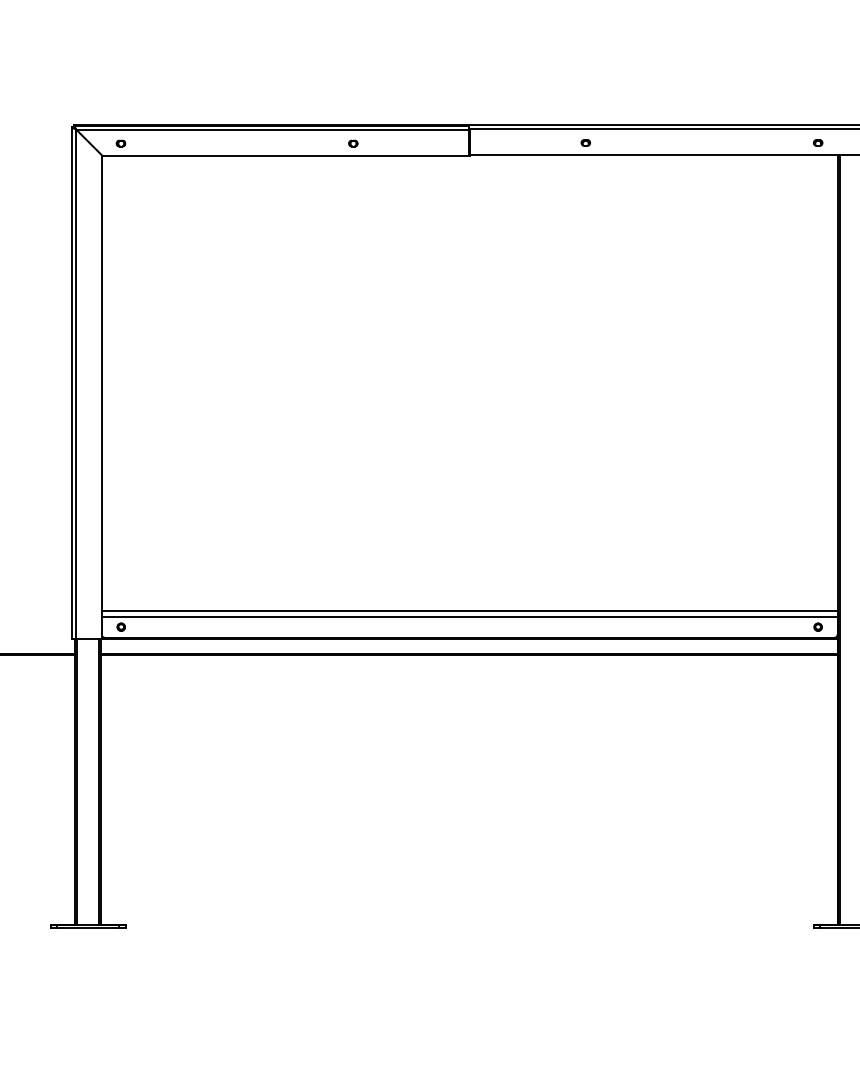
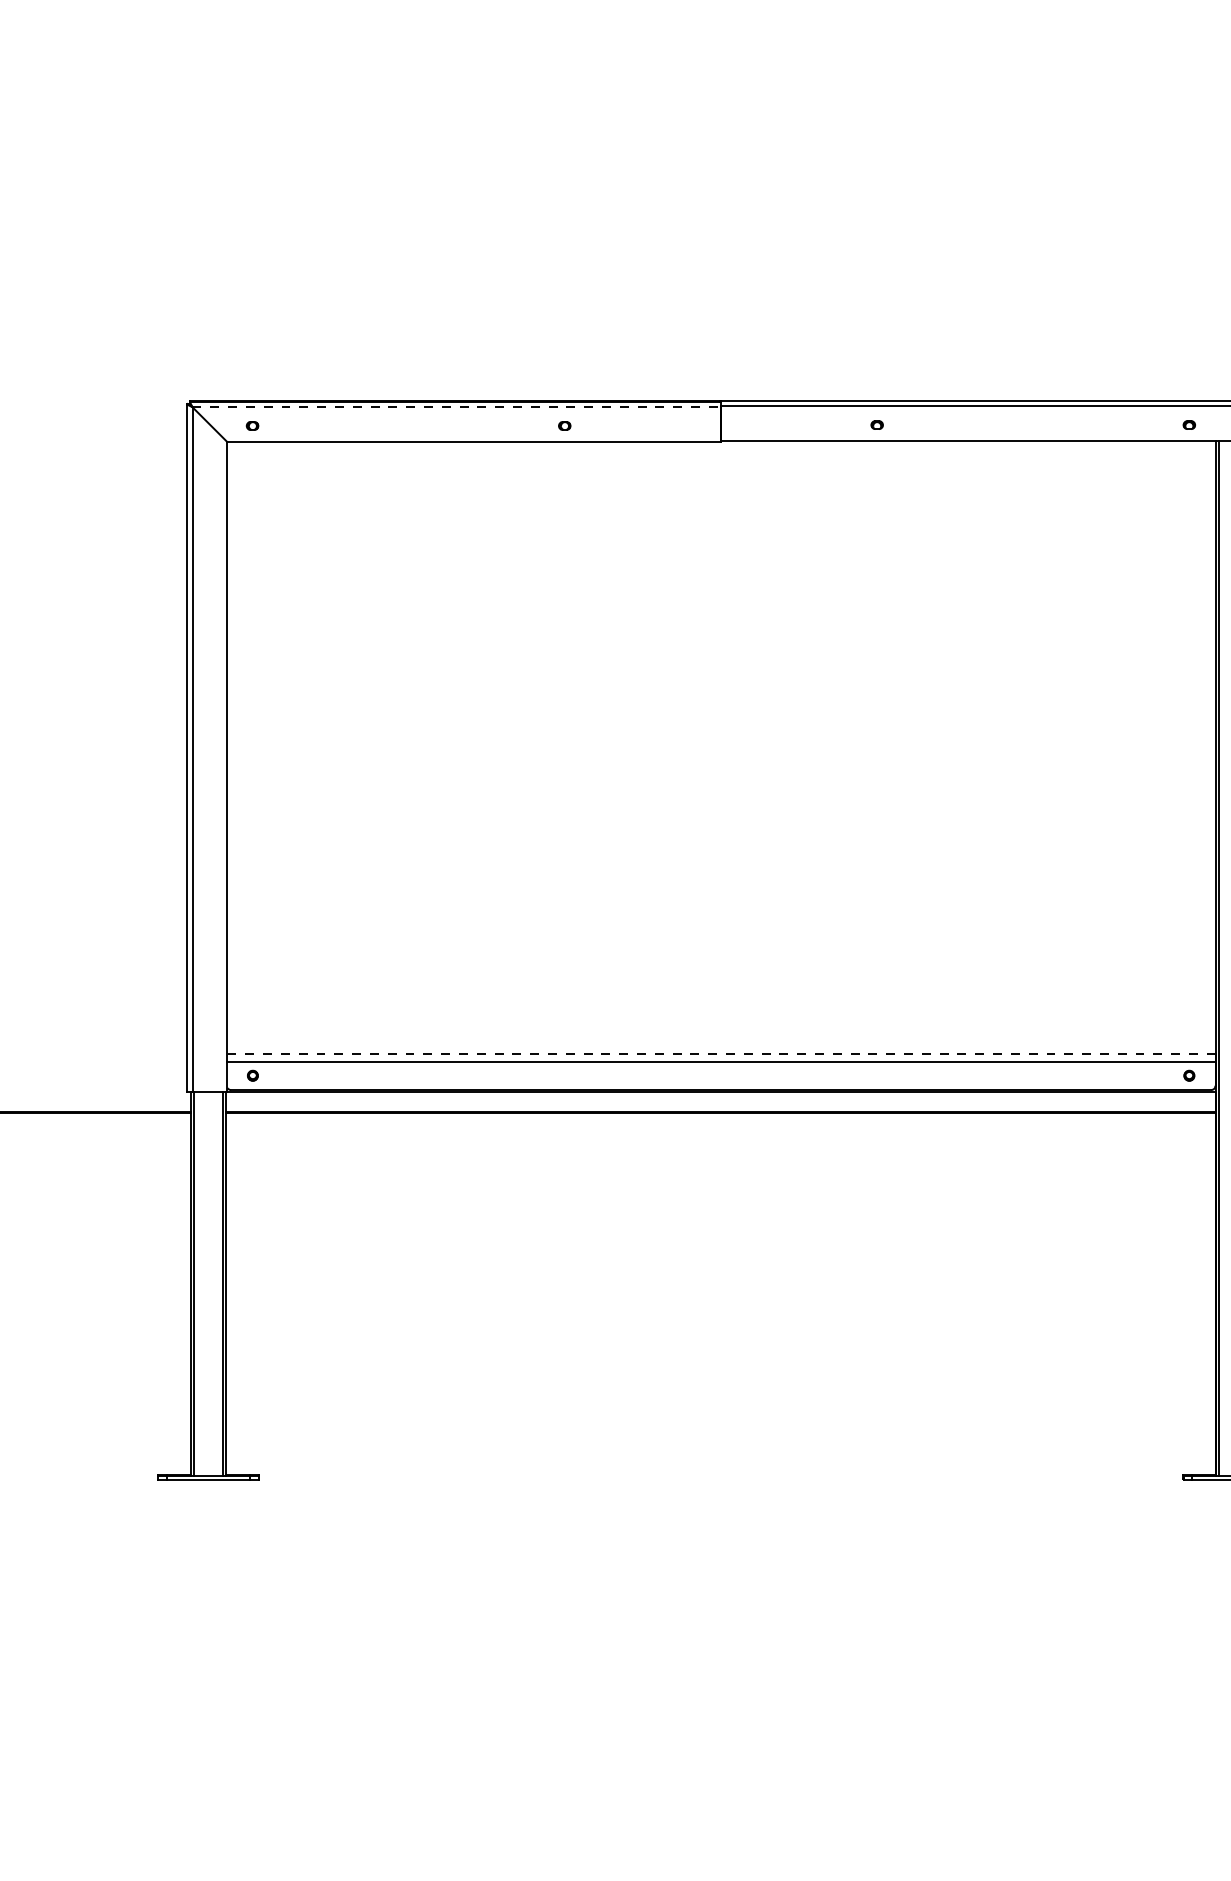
line: (273, 129) -> (457, 407), solid -> dashed
line: (469, 611) -> (720, 1054), solid -> dashed

